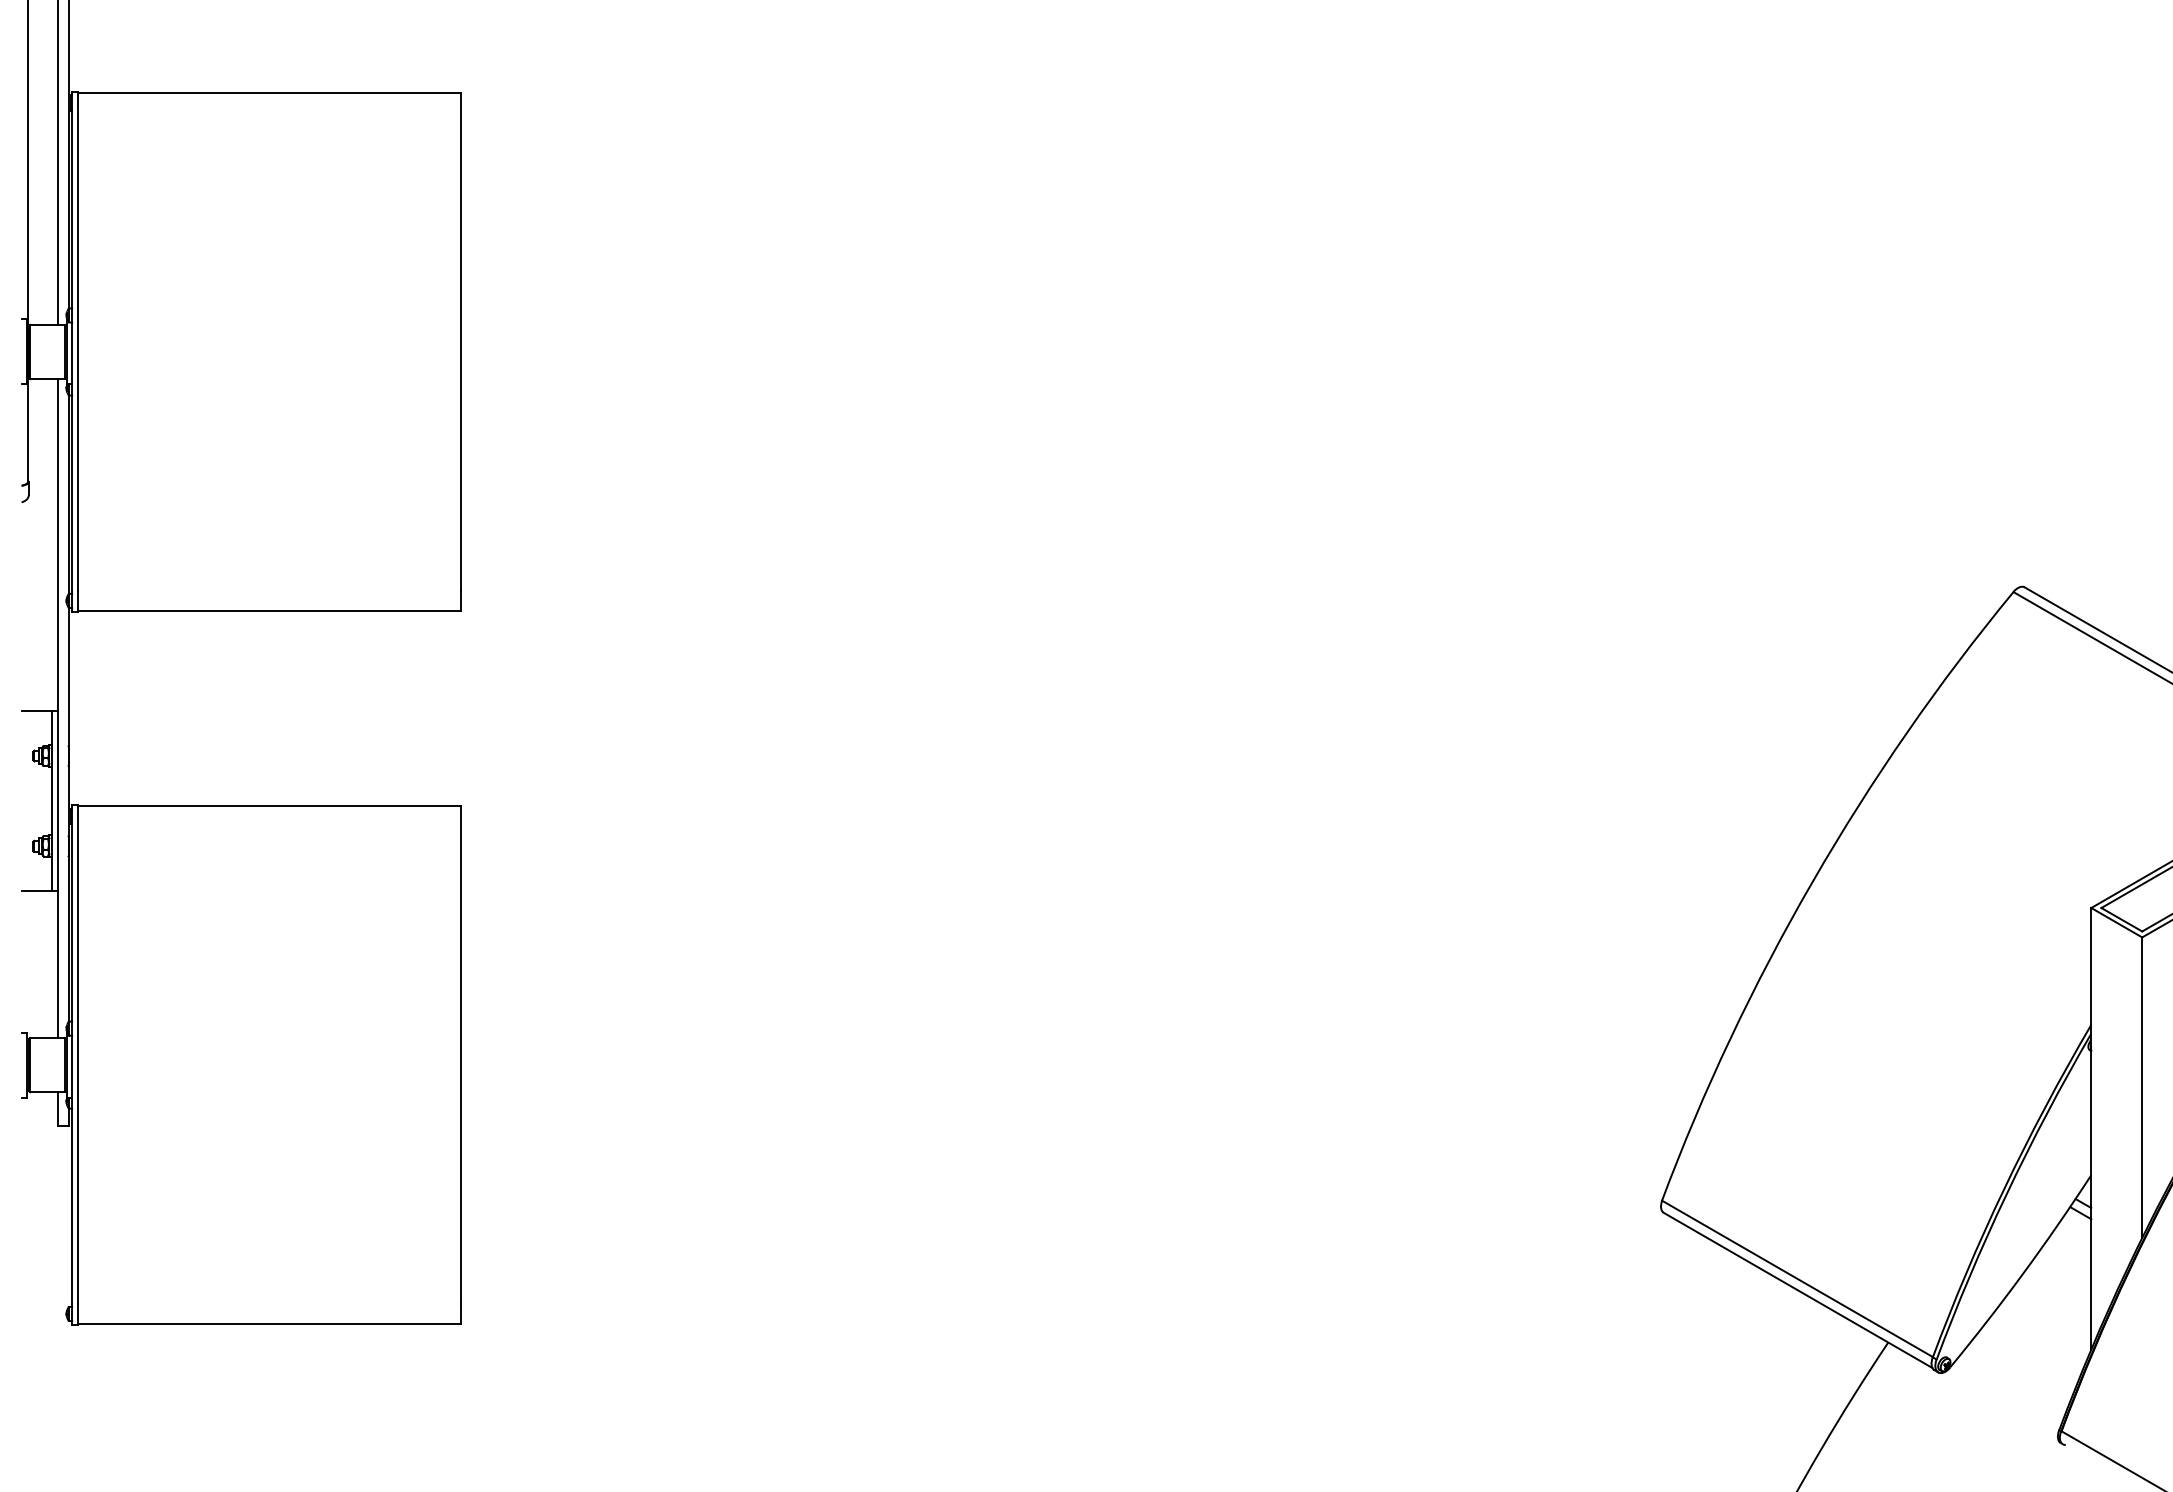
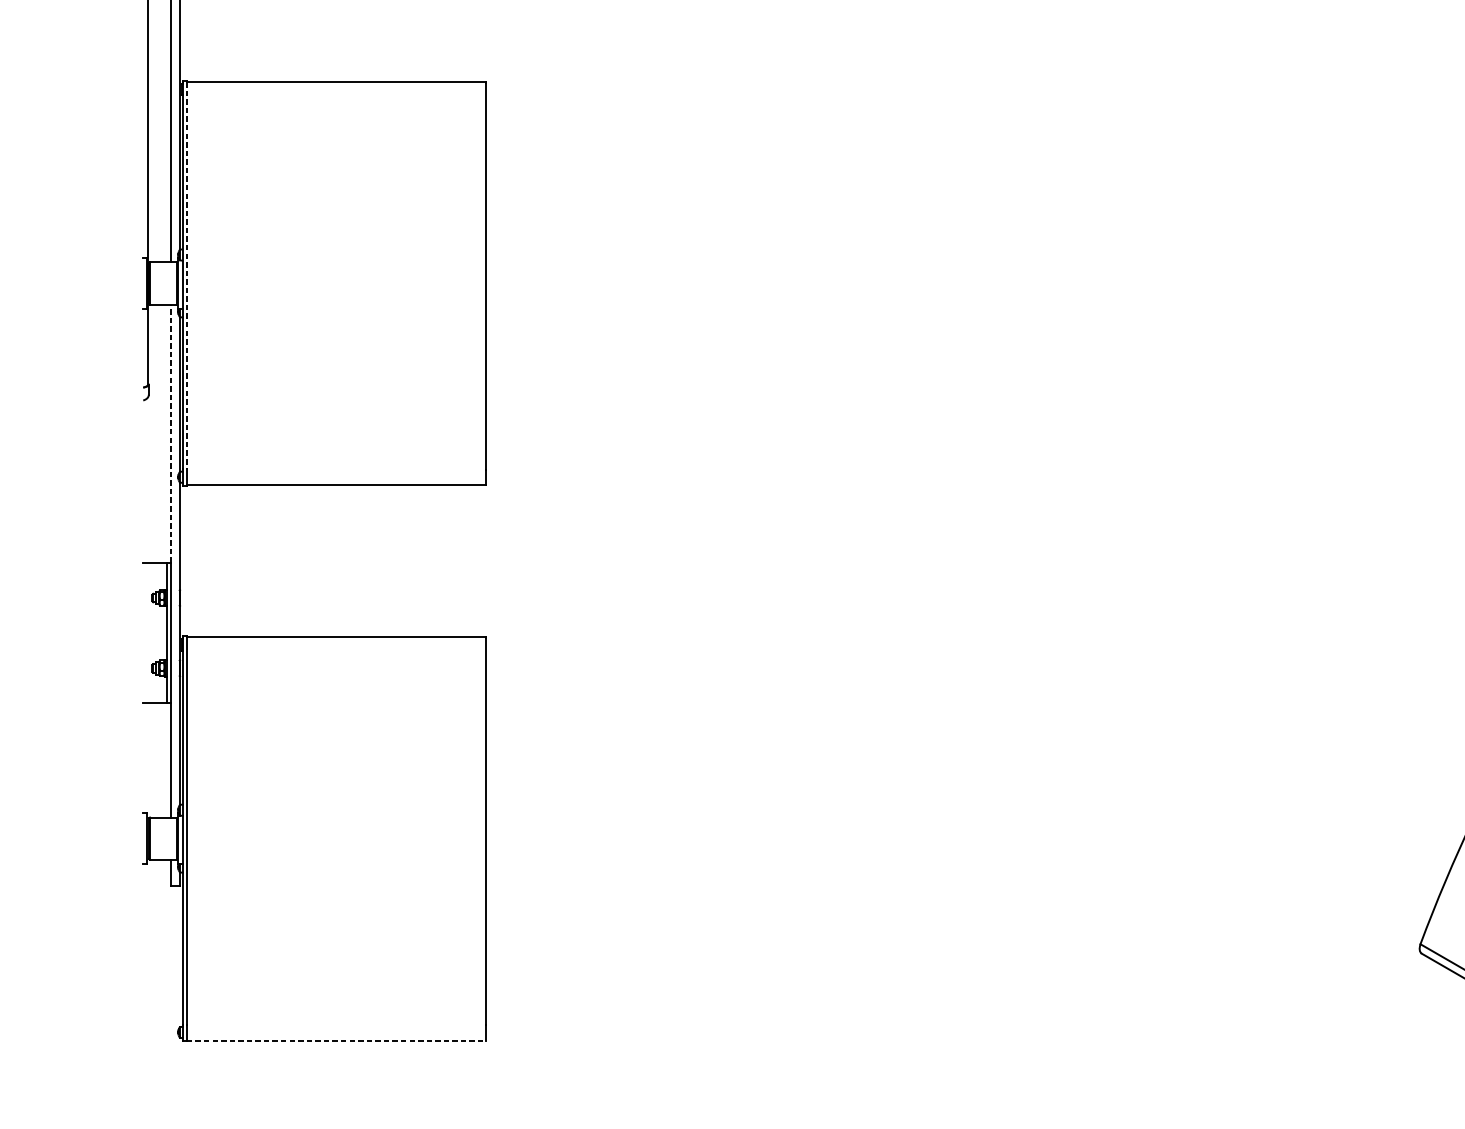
line: (77, 342) -> (186, 276), solid -> dashed
line: (57, 544) -> (171, 433), solid -> dashed
line: (269, 1324) -> (336, 1040), solid -> dashed

